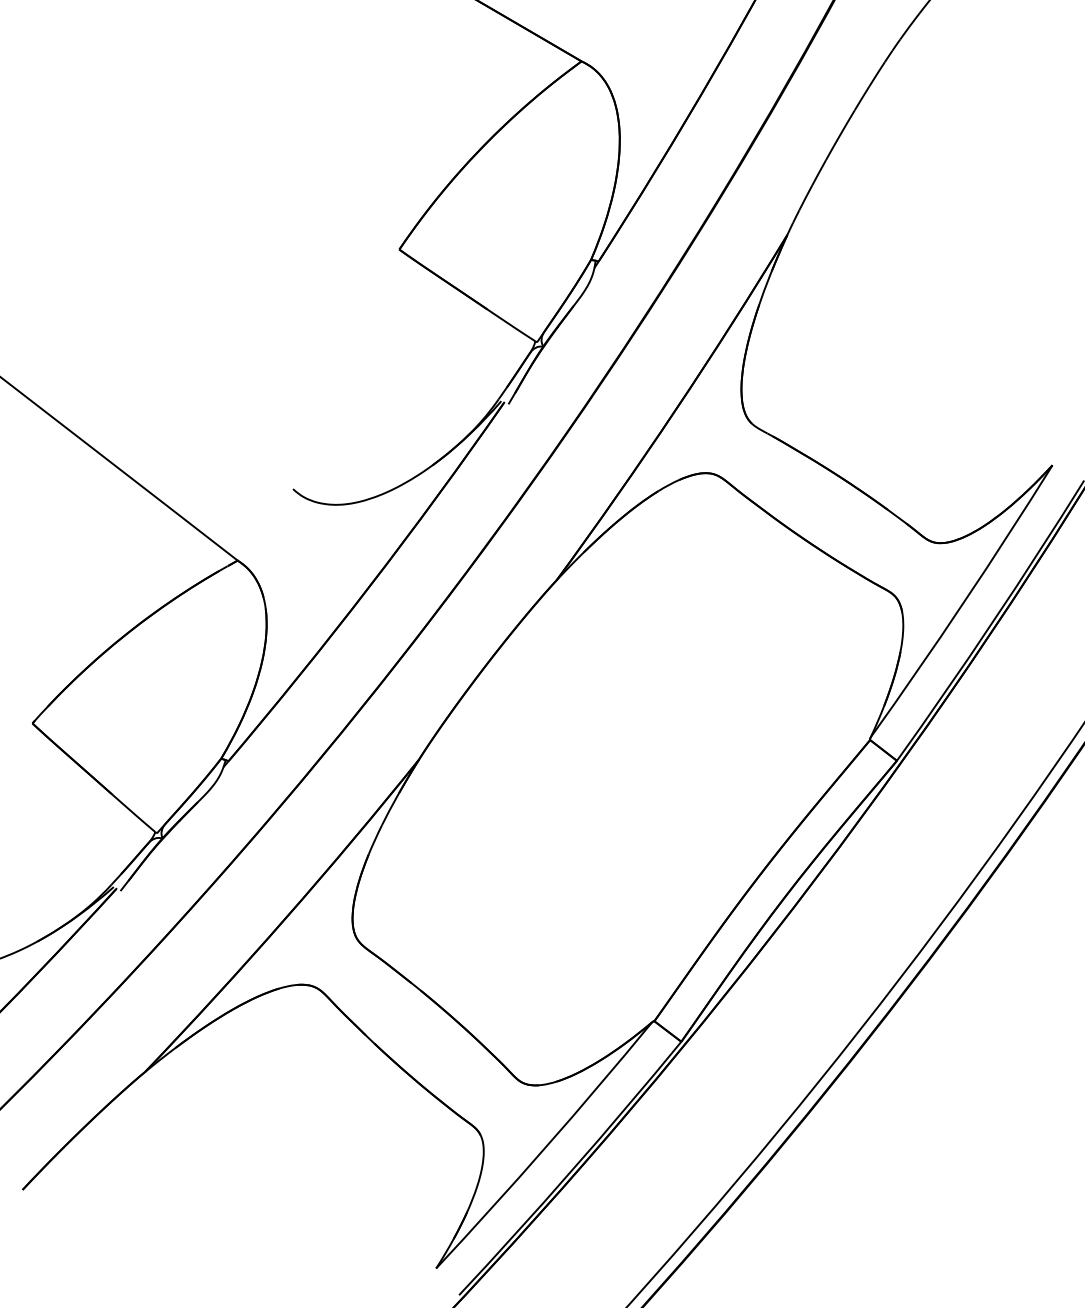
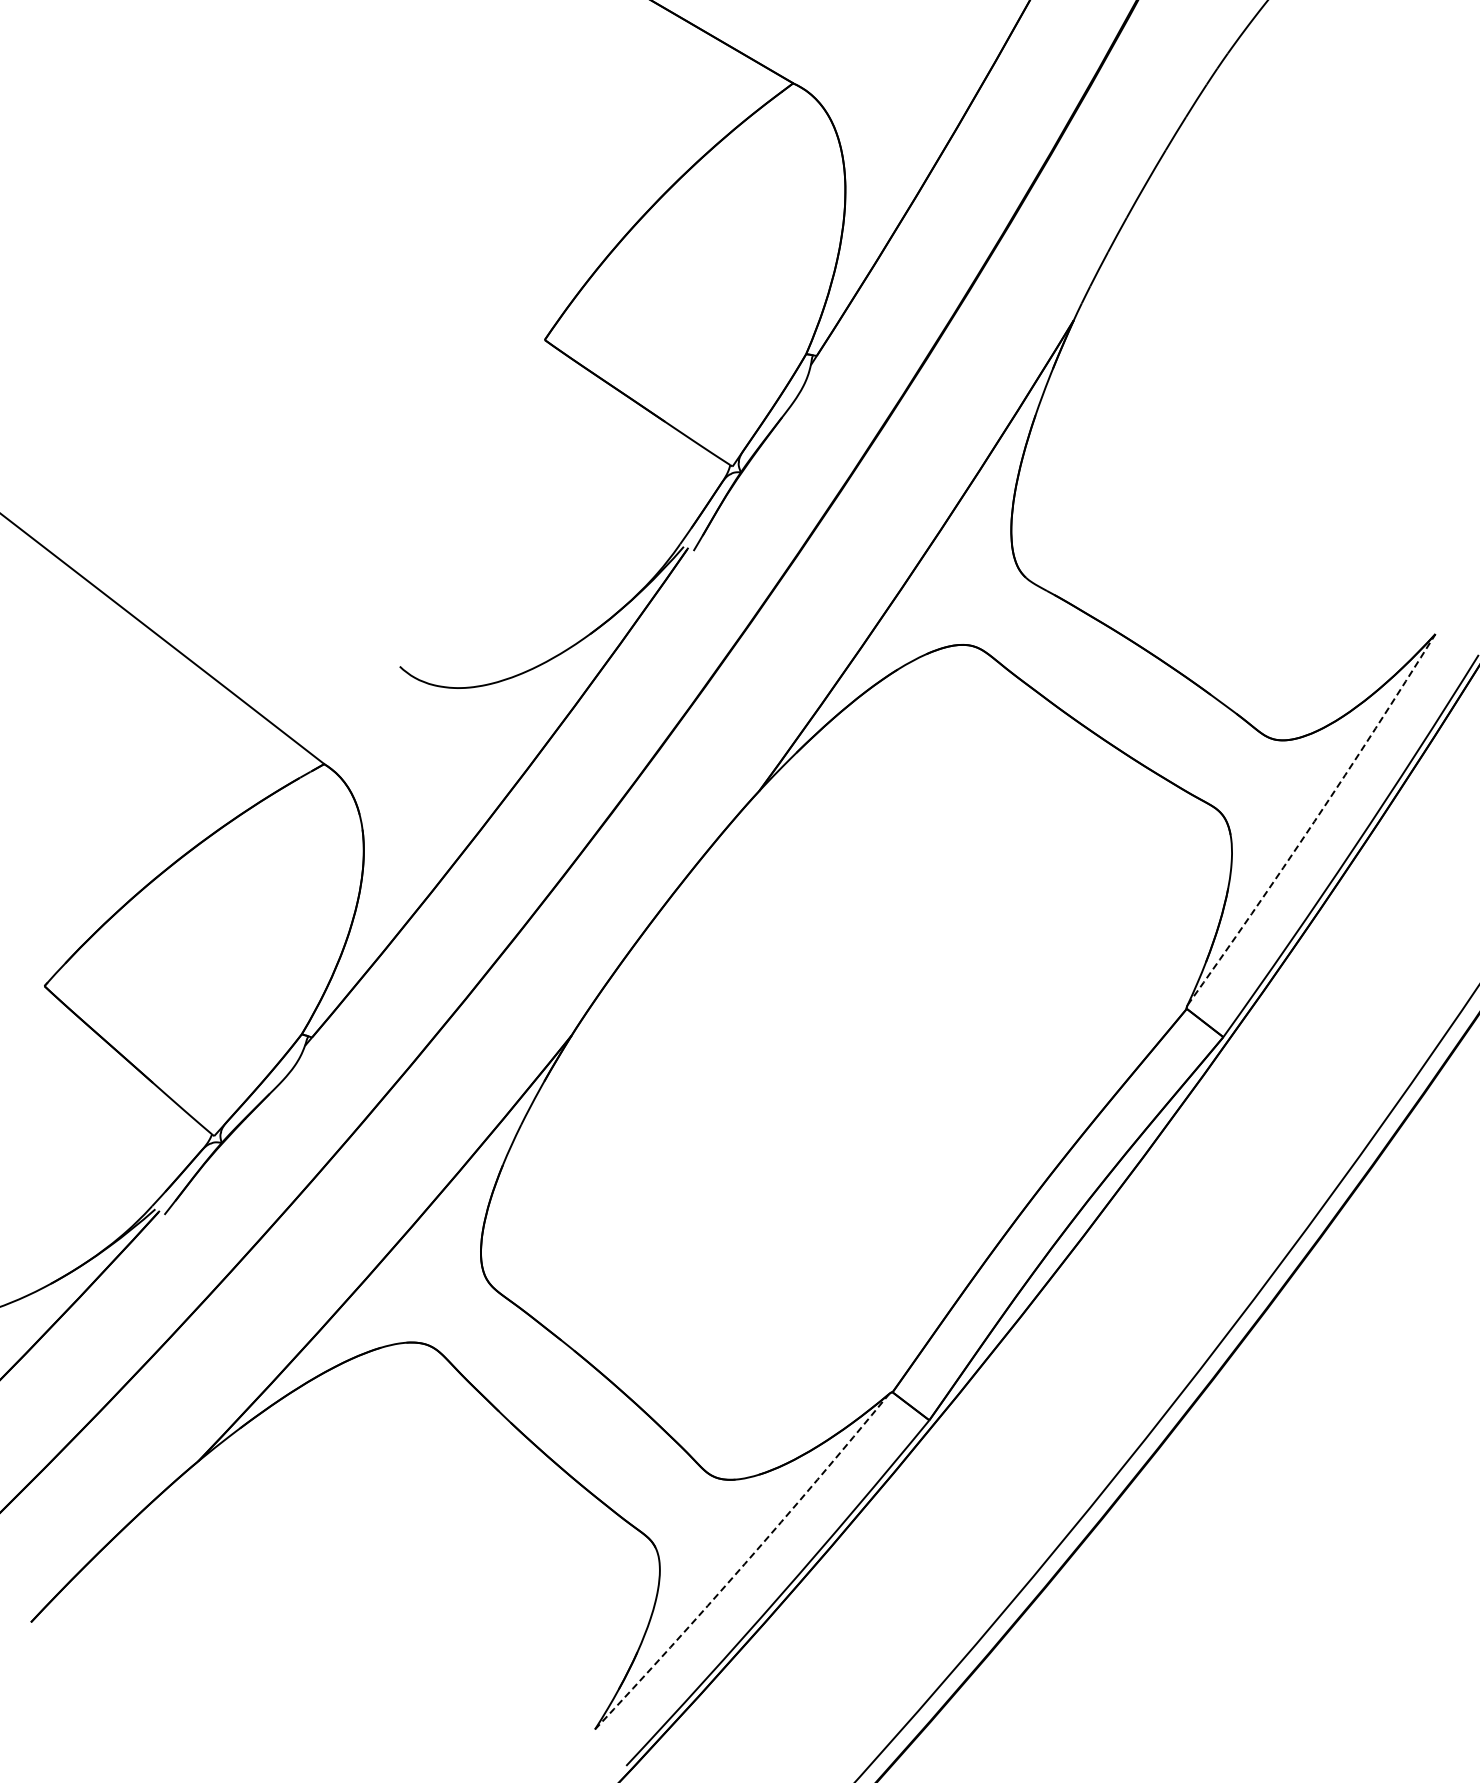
arc: (963, 602) -> (1314, 821), solid -> dashed
arc: (545, 1147) -> (744, 1564), solid -> dashed

